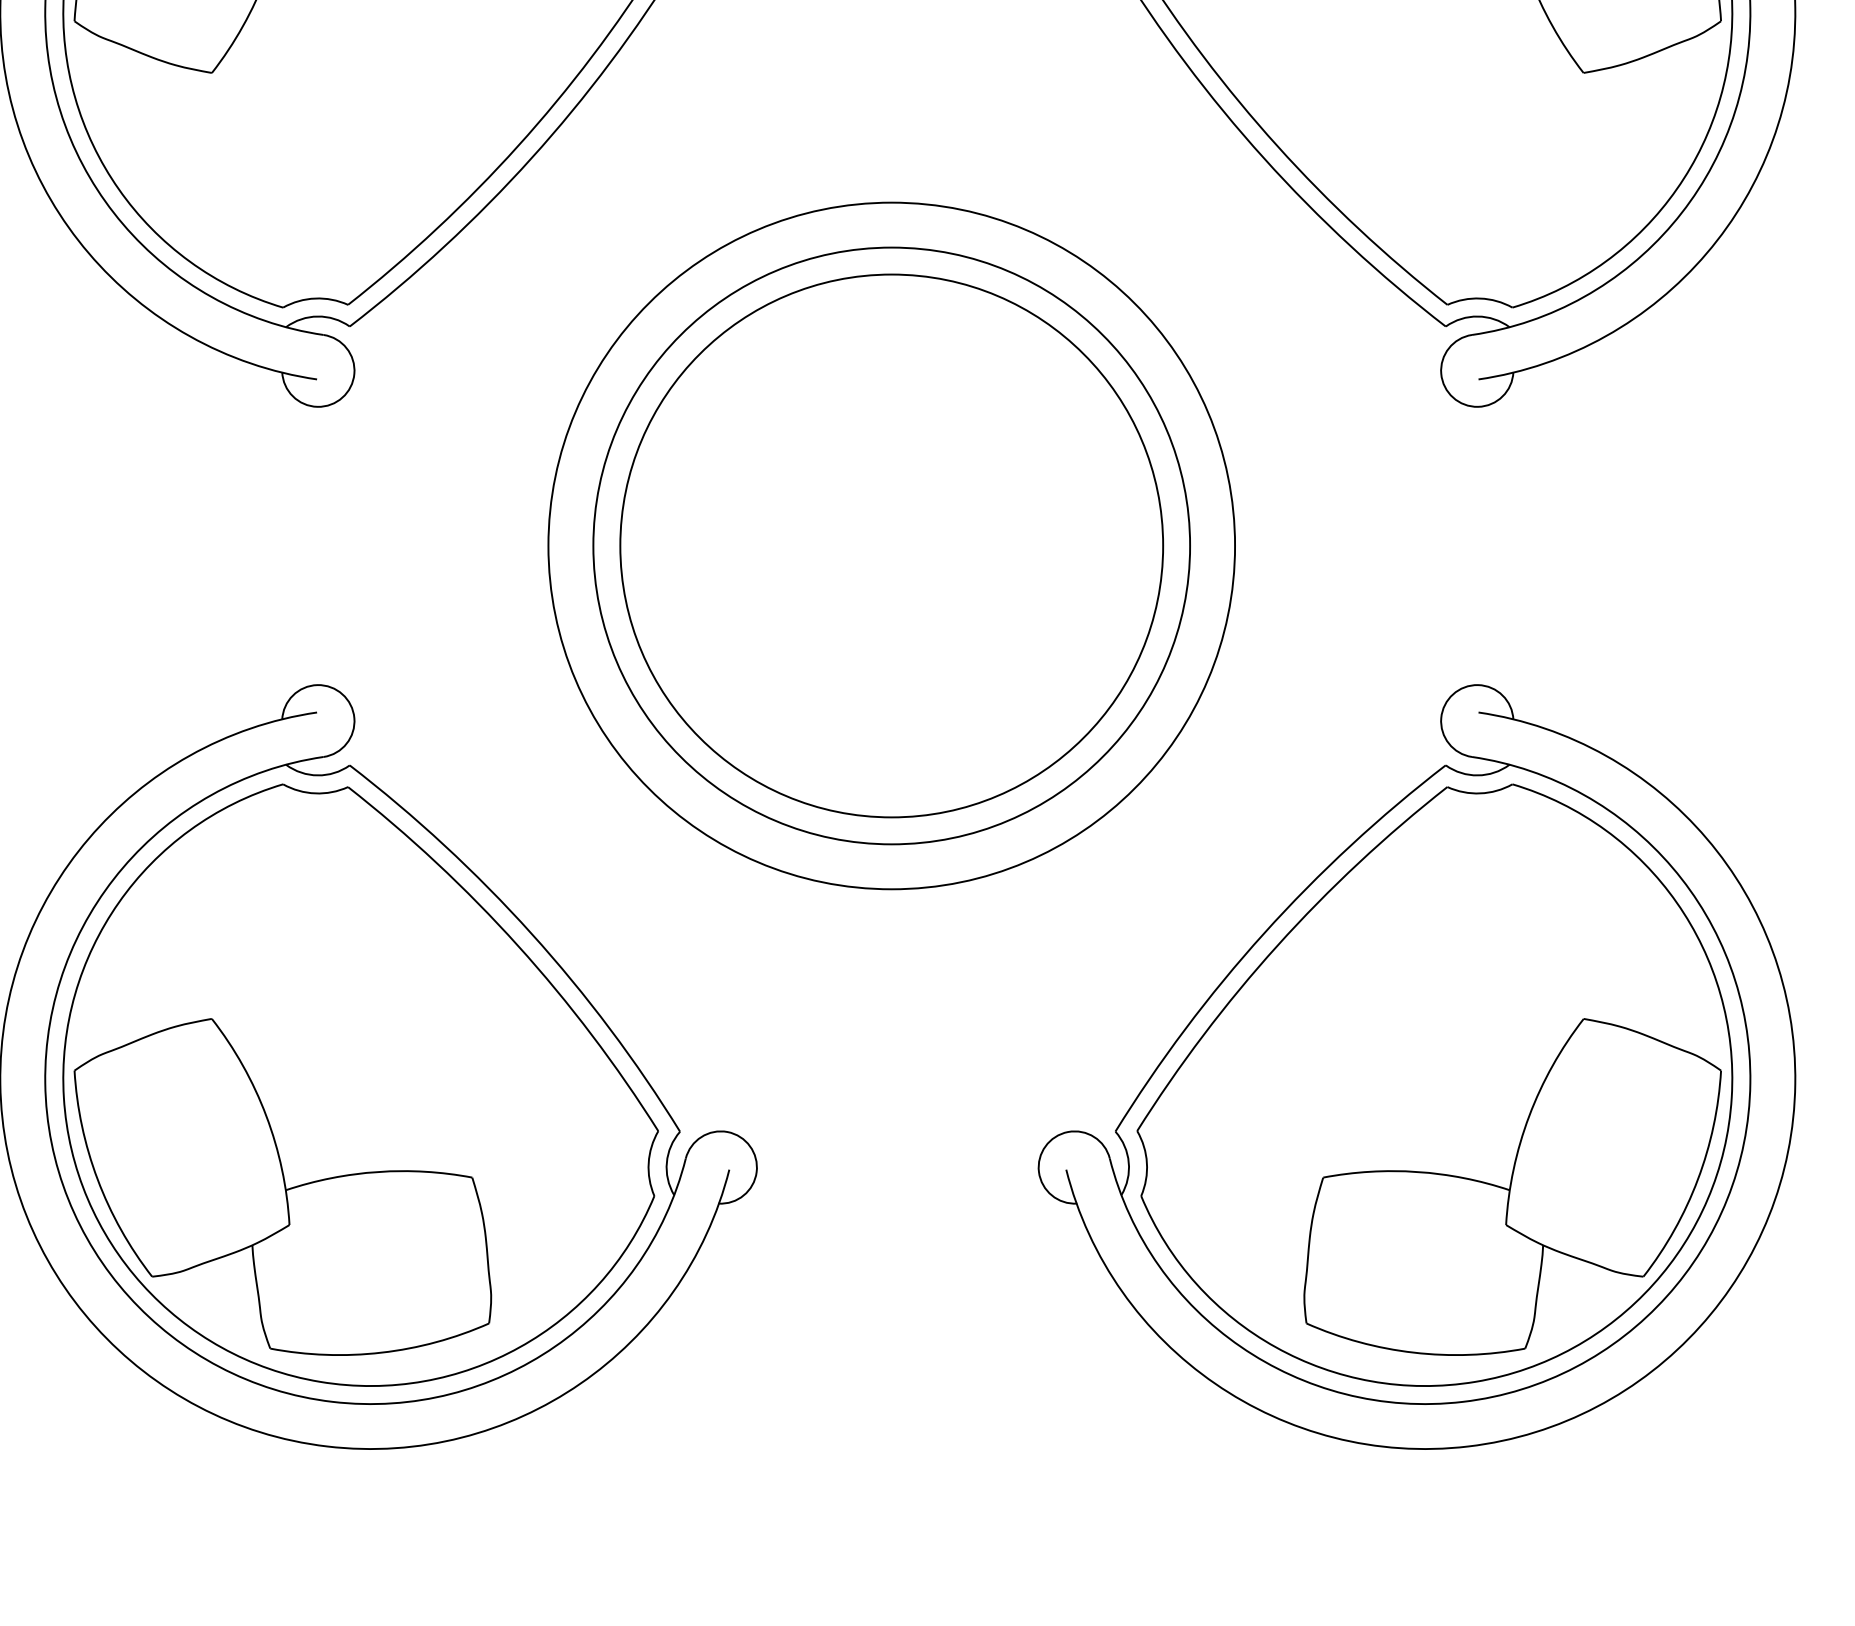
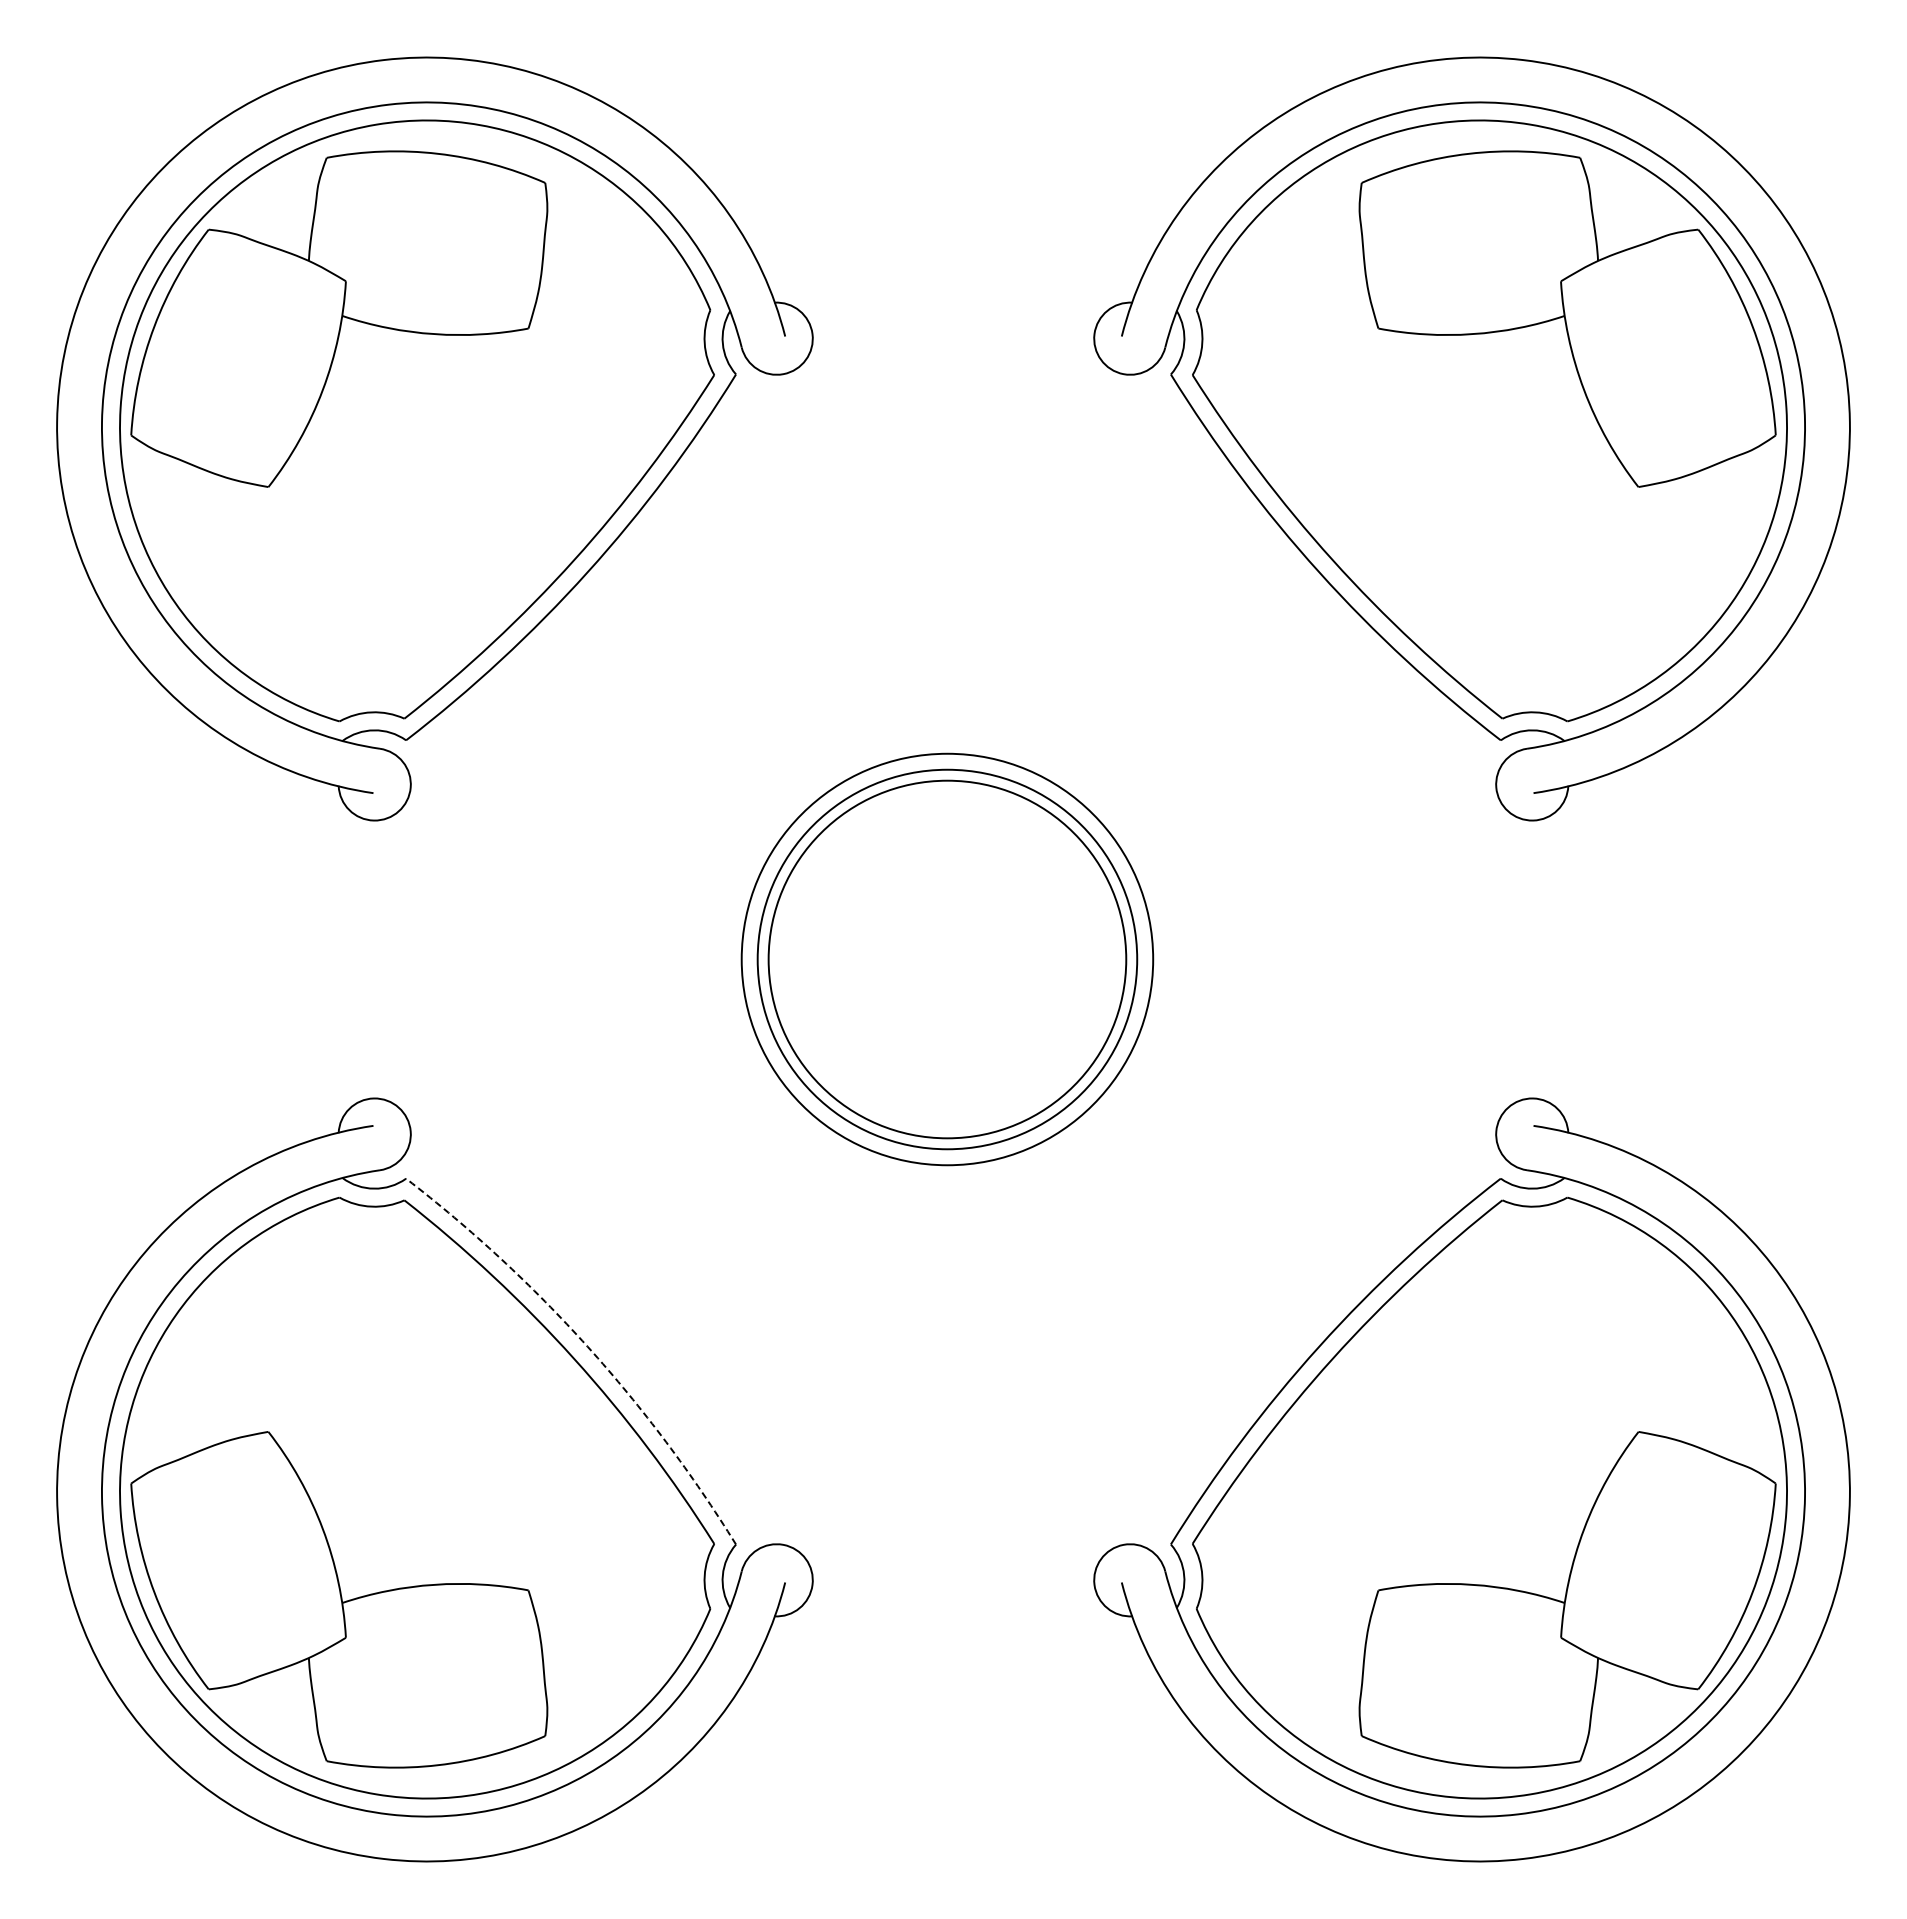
circle: (891, 545) -> (947, 959), size x0.6
circle: (891, 545) -> (947, 959), size x0.6
circle: (891, 545) -> (947, 959), size x0.7
arc: (531, 933) -> (587, 1346), solid -> dashed

